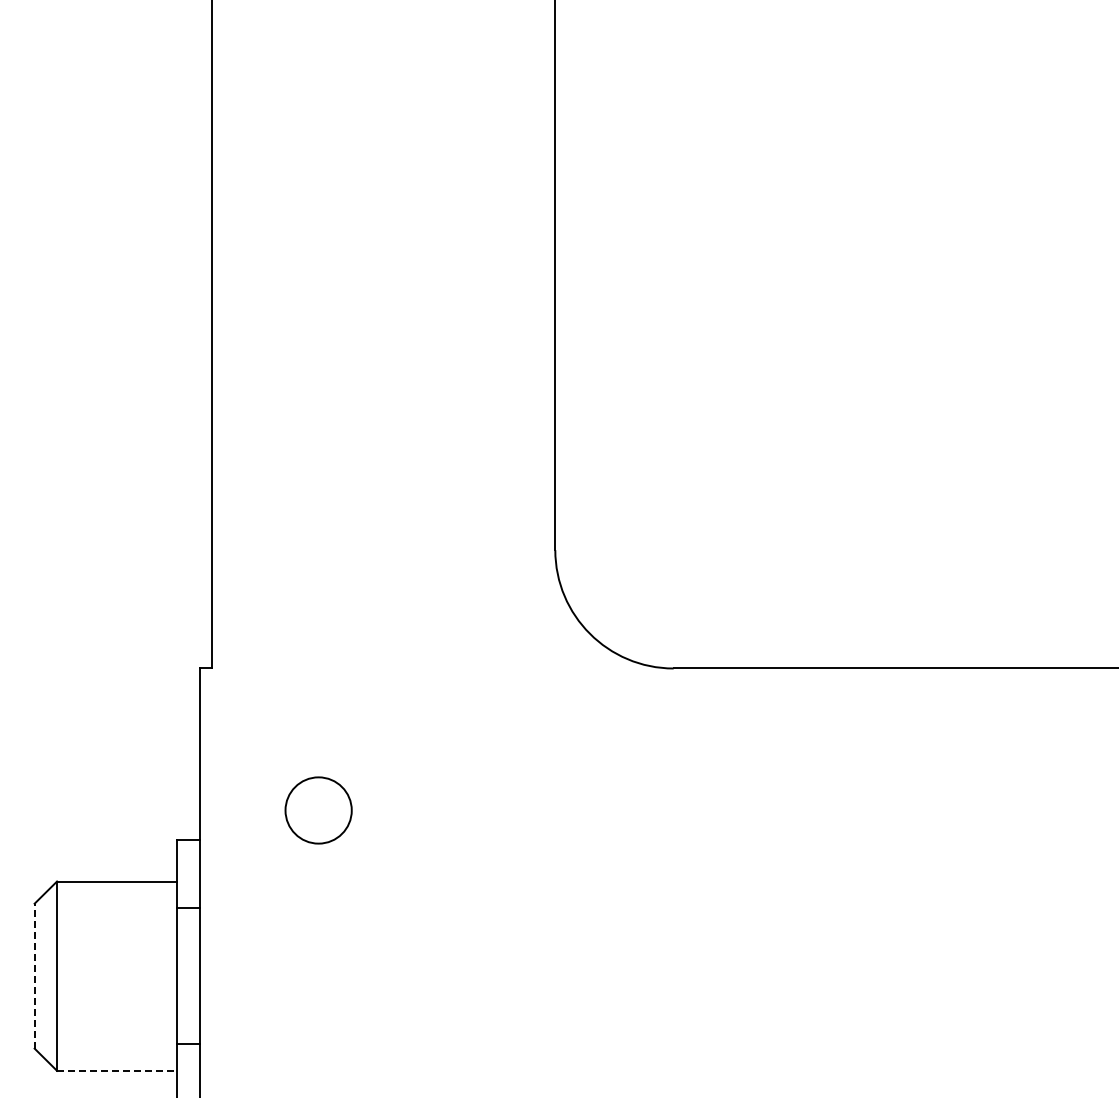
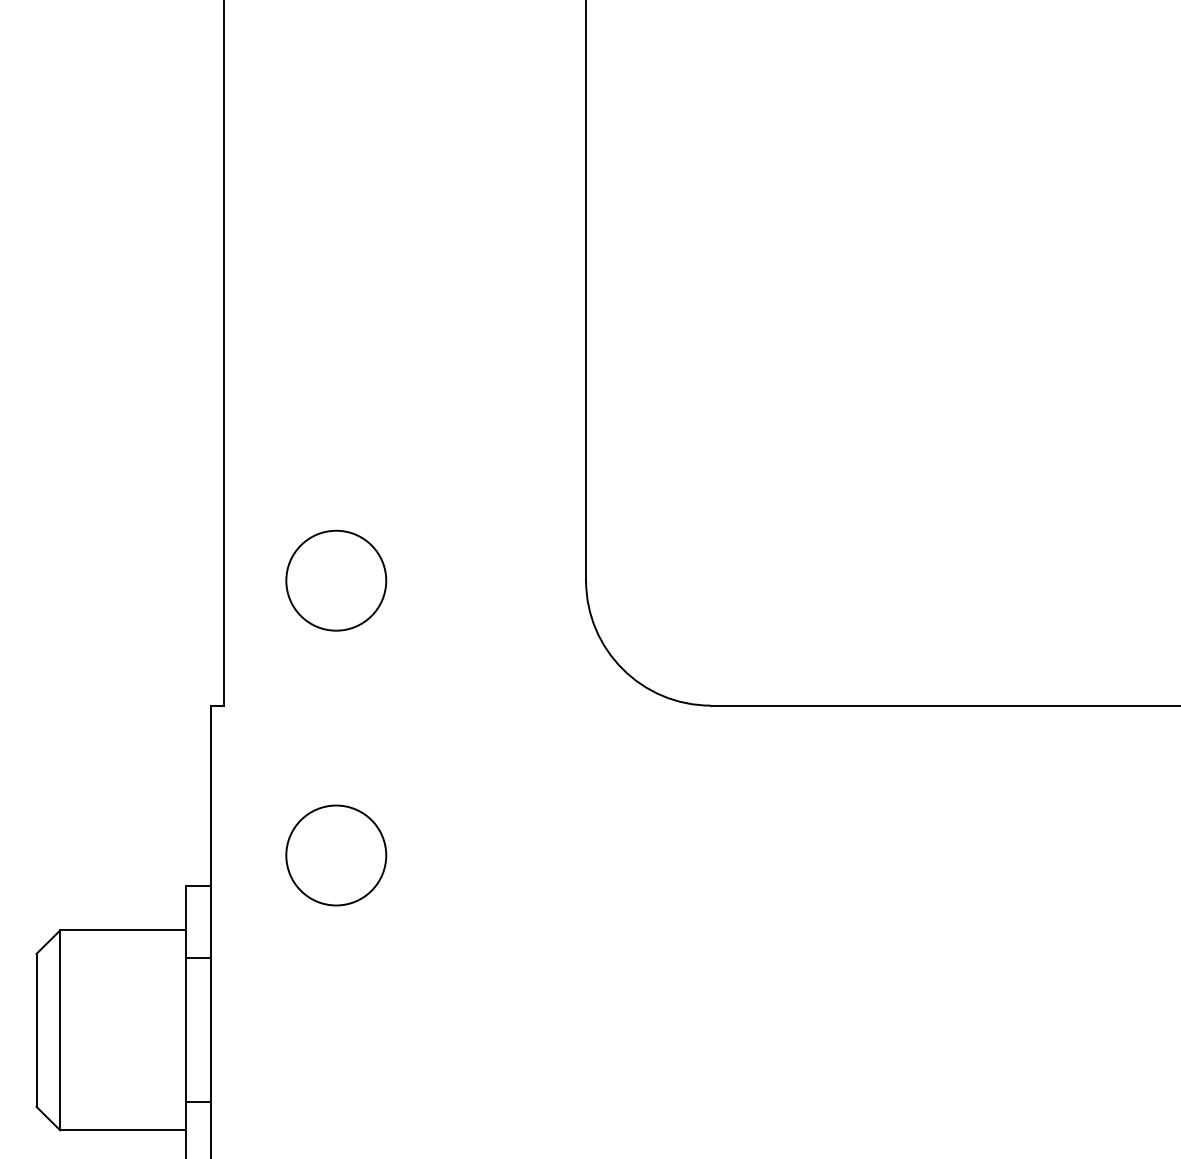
circle: (318, 549) -> (336, 580), added
circle: (318, 810) -> (336, 855), size x1.43
line: (34, 975) -> (36, 1029), dashed -> solid
line: (116, 1070) -> (122, 1129), dashed -> solid

